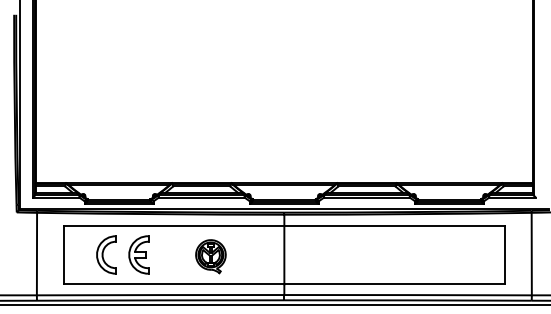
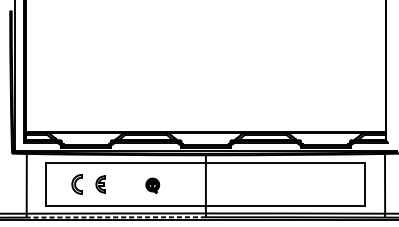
part: (106, 254) -> (77, 184), size x0.7
part: (138, 254) -> (100, 184), size x0.6
part: (210, 256) -> (152, 185), size x0.6
arc: (160, 300) -> (116, 217), solid -> dashed

